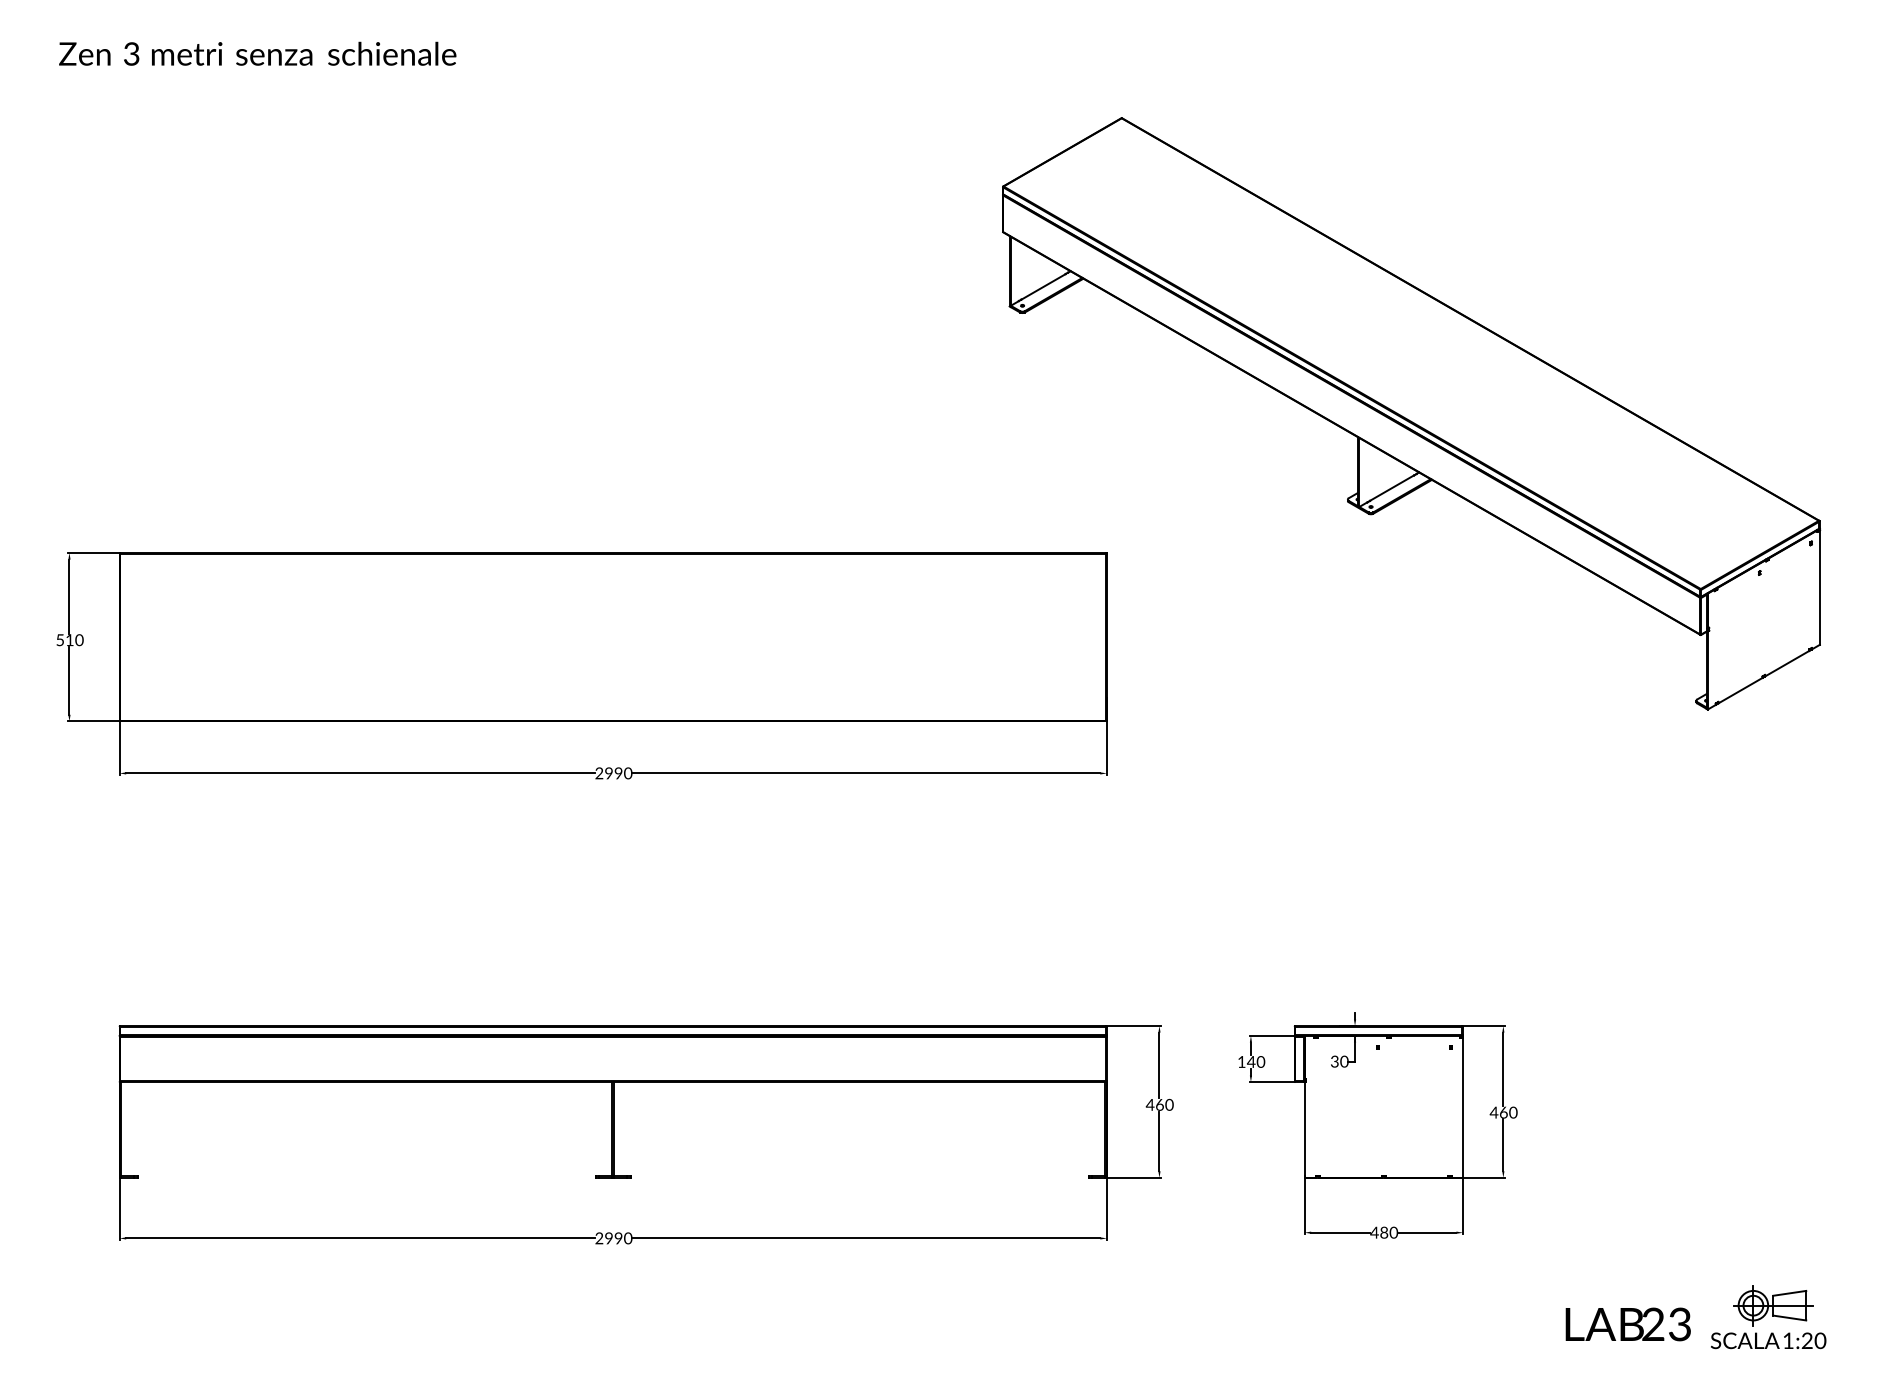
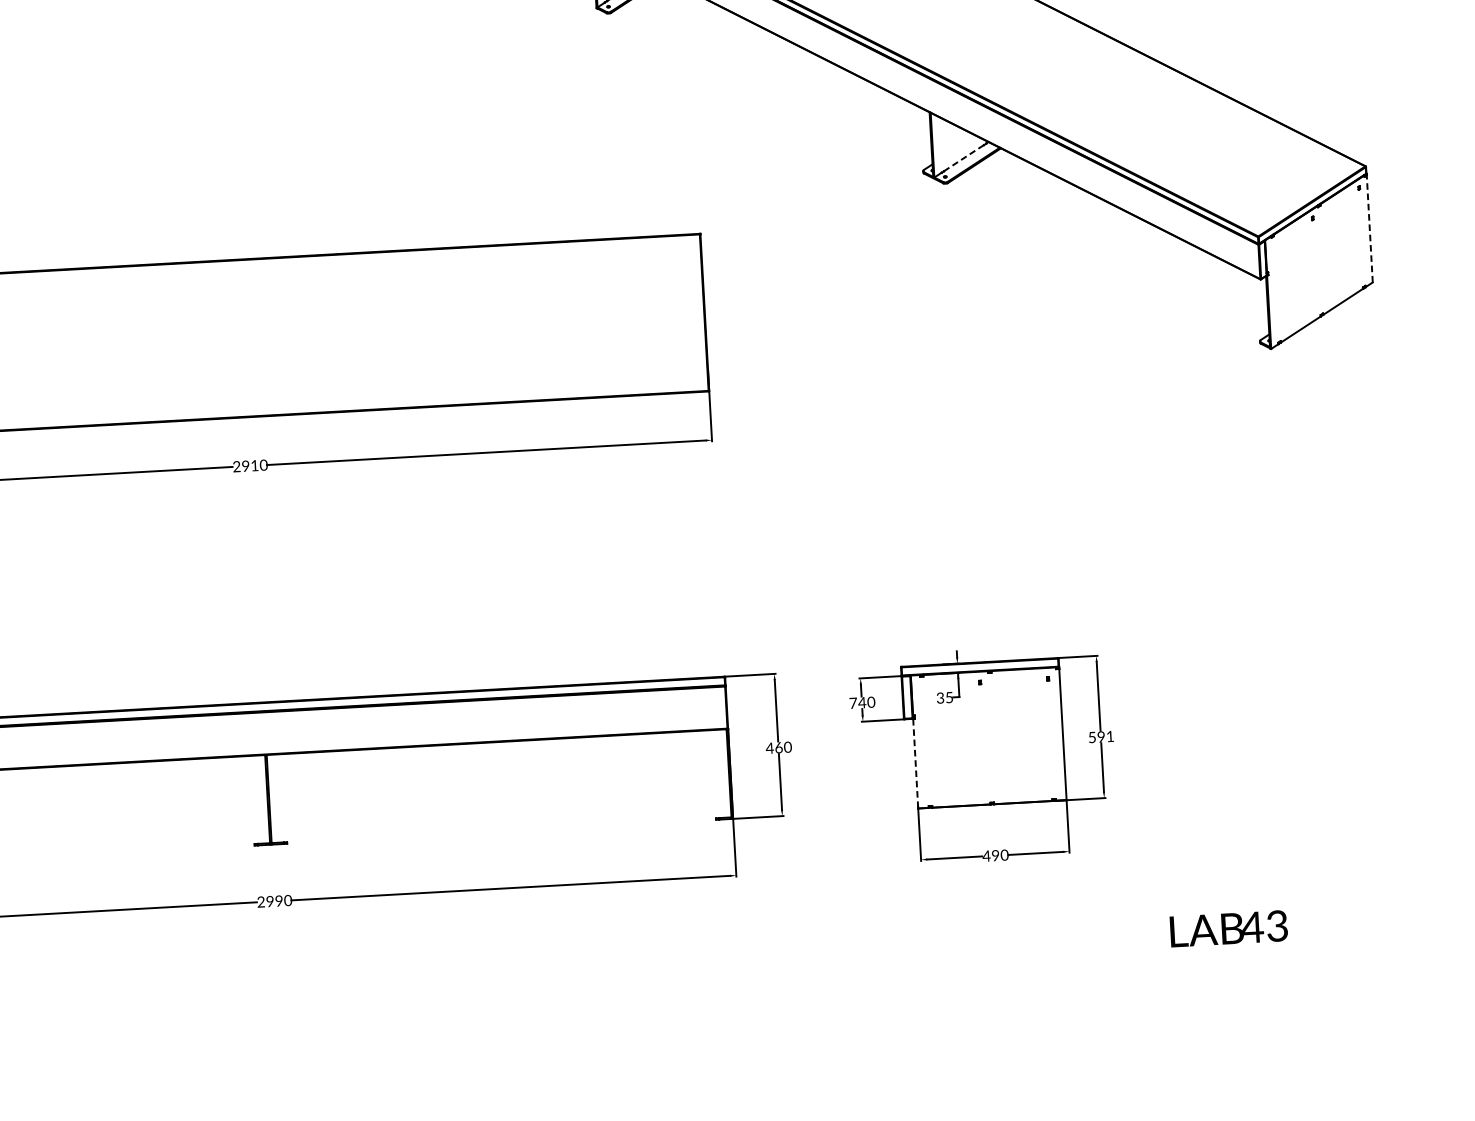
line: (1392, 488) -> (964, 158), solid -> dashed
line: (1819, 587) -> (1369, 228), solid -> dashed
text: (618, 773) -> (254, 465), 2990 -> 2910
text: (1241, 1061) -> (853, 702), 140 -> 740
text: (1344, 1061) -> (949, 697), 30 -> 35
text: (1503, 1112) -> (1101, 736), 460 -> 591
line: (1304, 1130) -> (915, 764), solid -> dashed
text: (1384, 1233) -> (995, 856), 480 -> 490
part: (1768, 1317) -> (1359, 914), removed
text: (1653, 1323) -> (1252, 926), 23 -> 43

